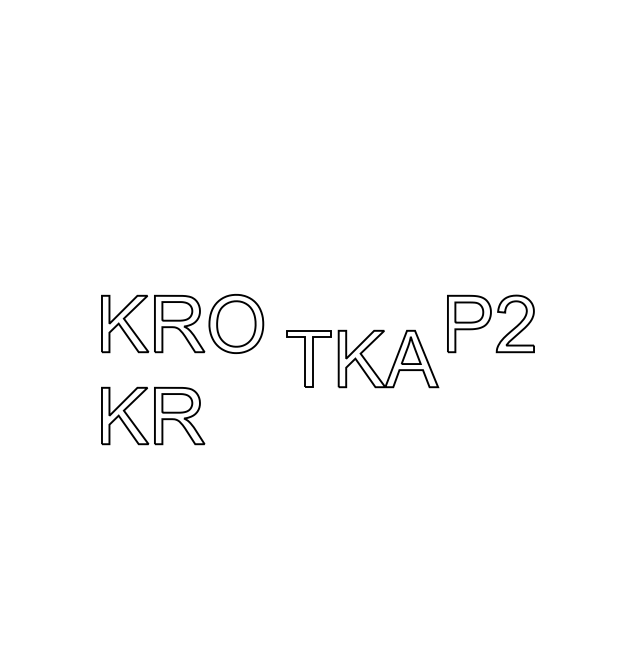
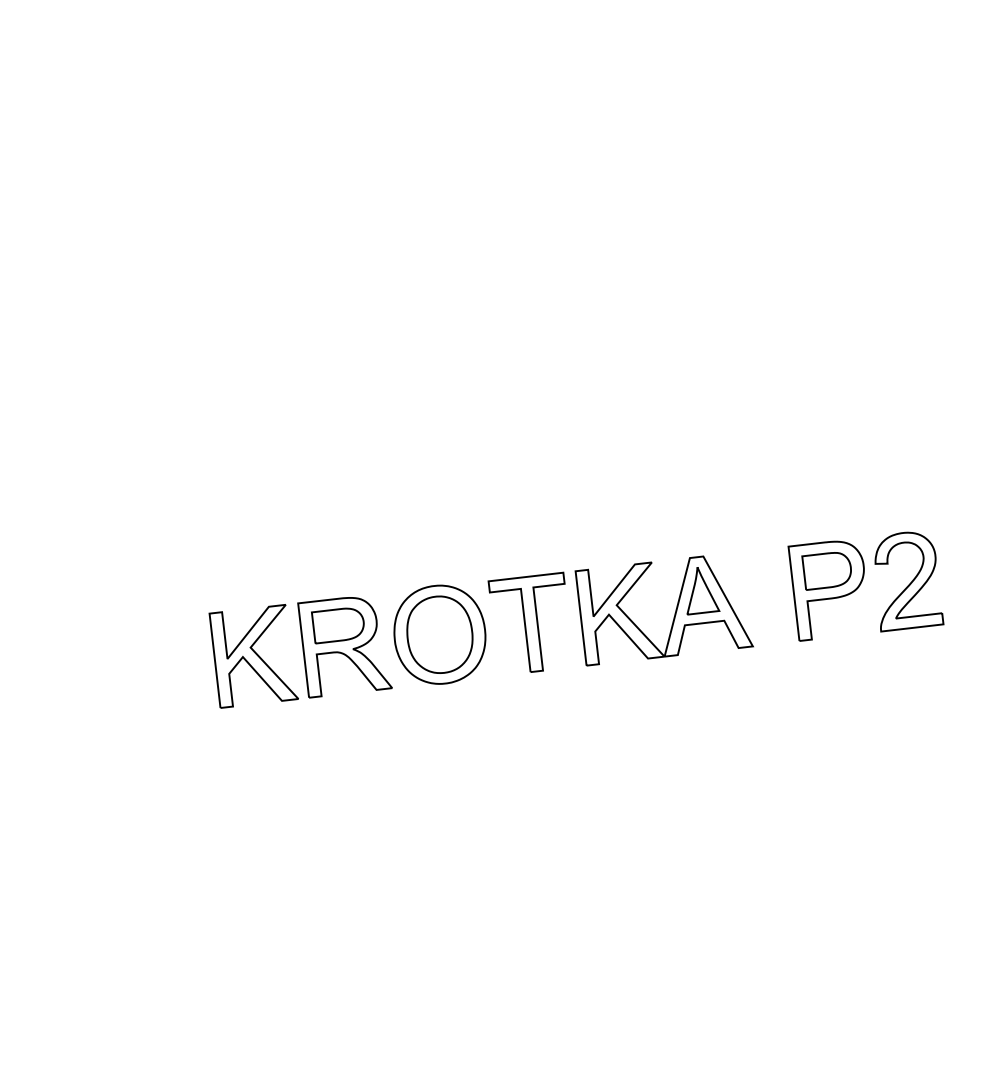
part: (362, 358) -> (620, 613), moved
part: (153, 415) -> (318, 803), removed

